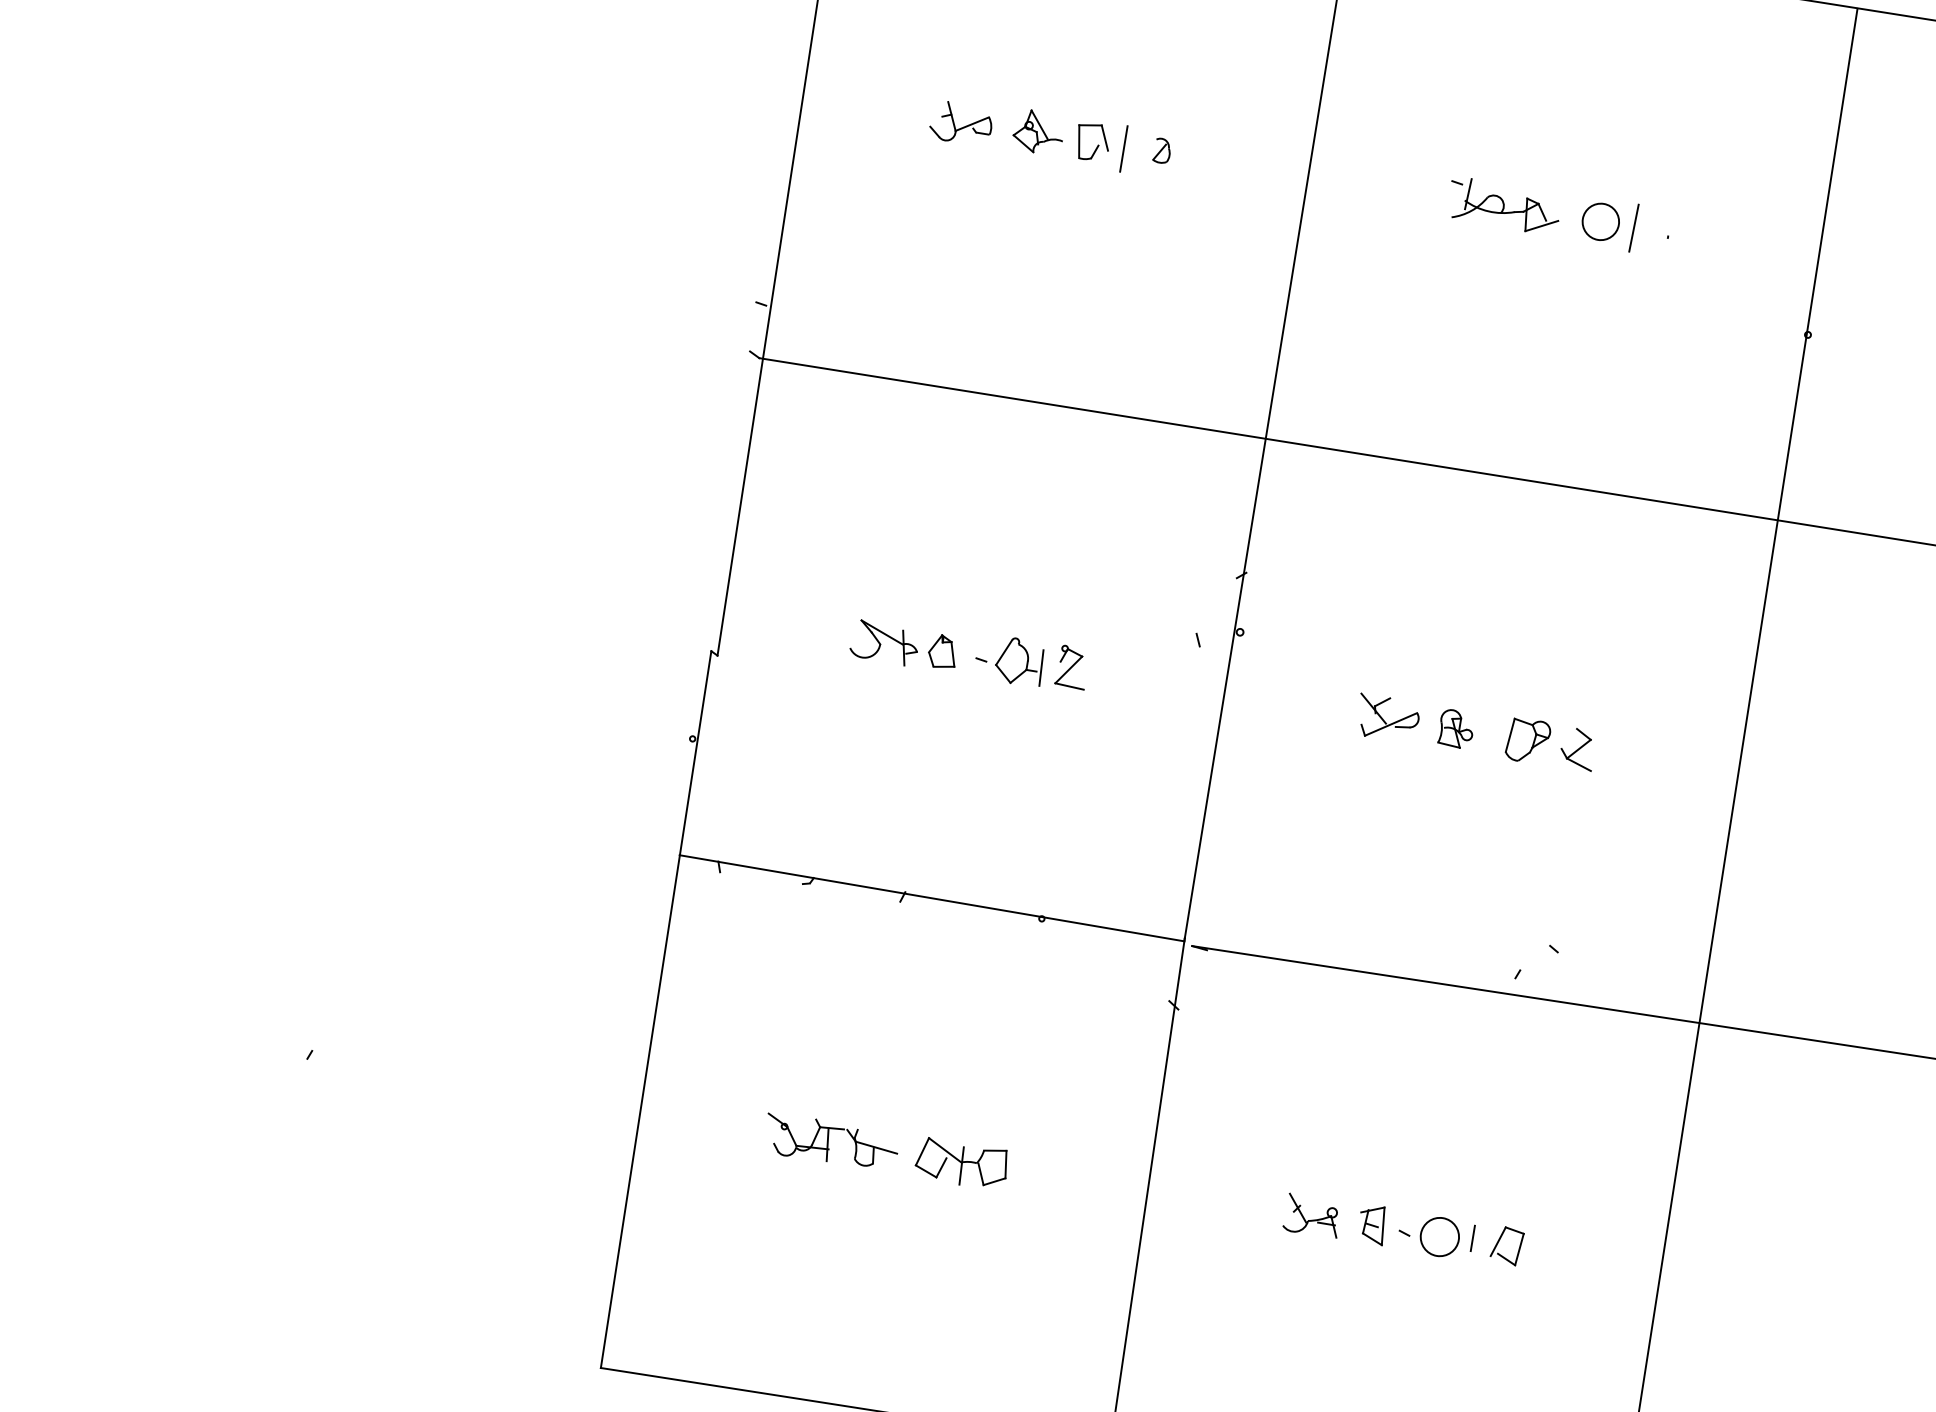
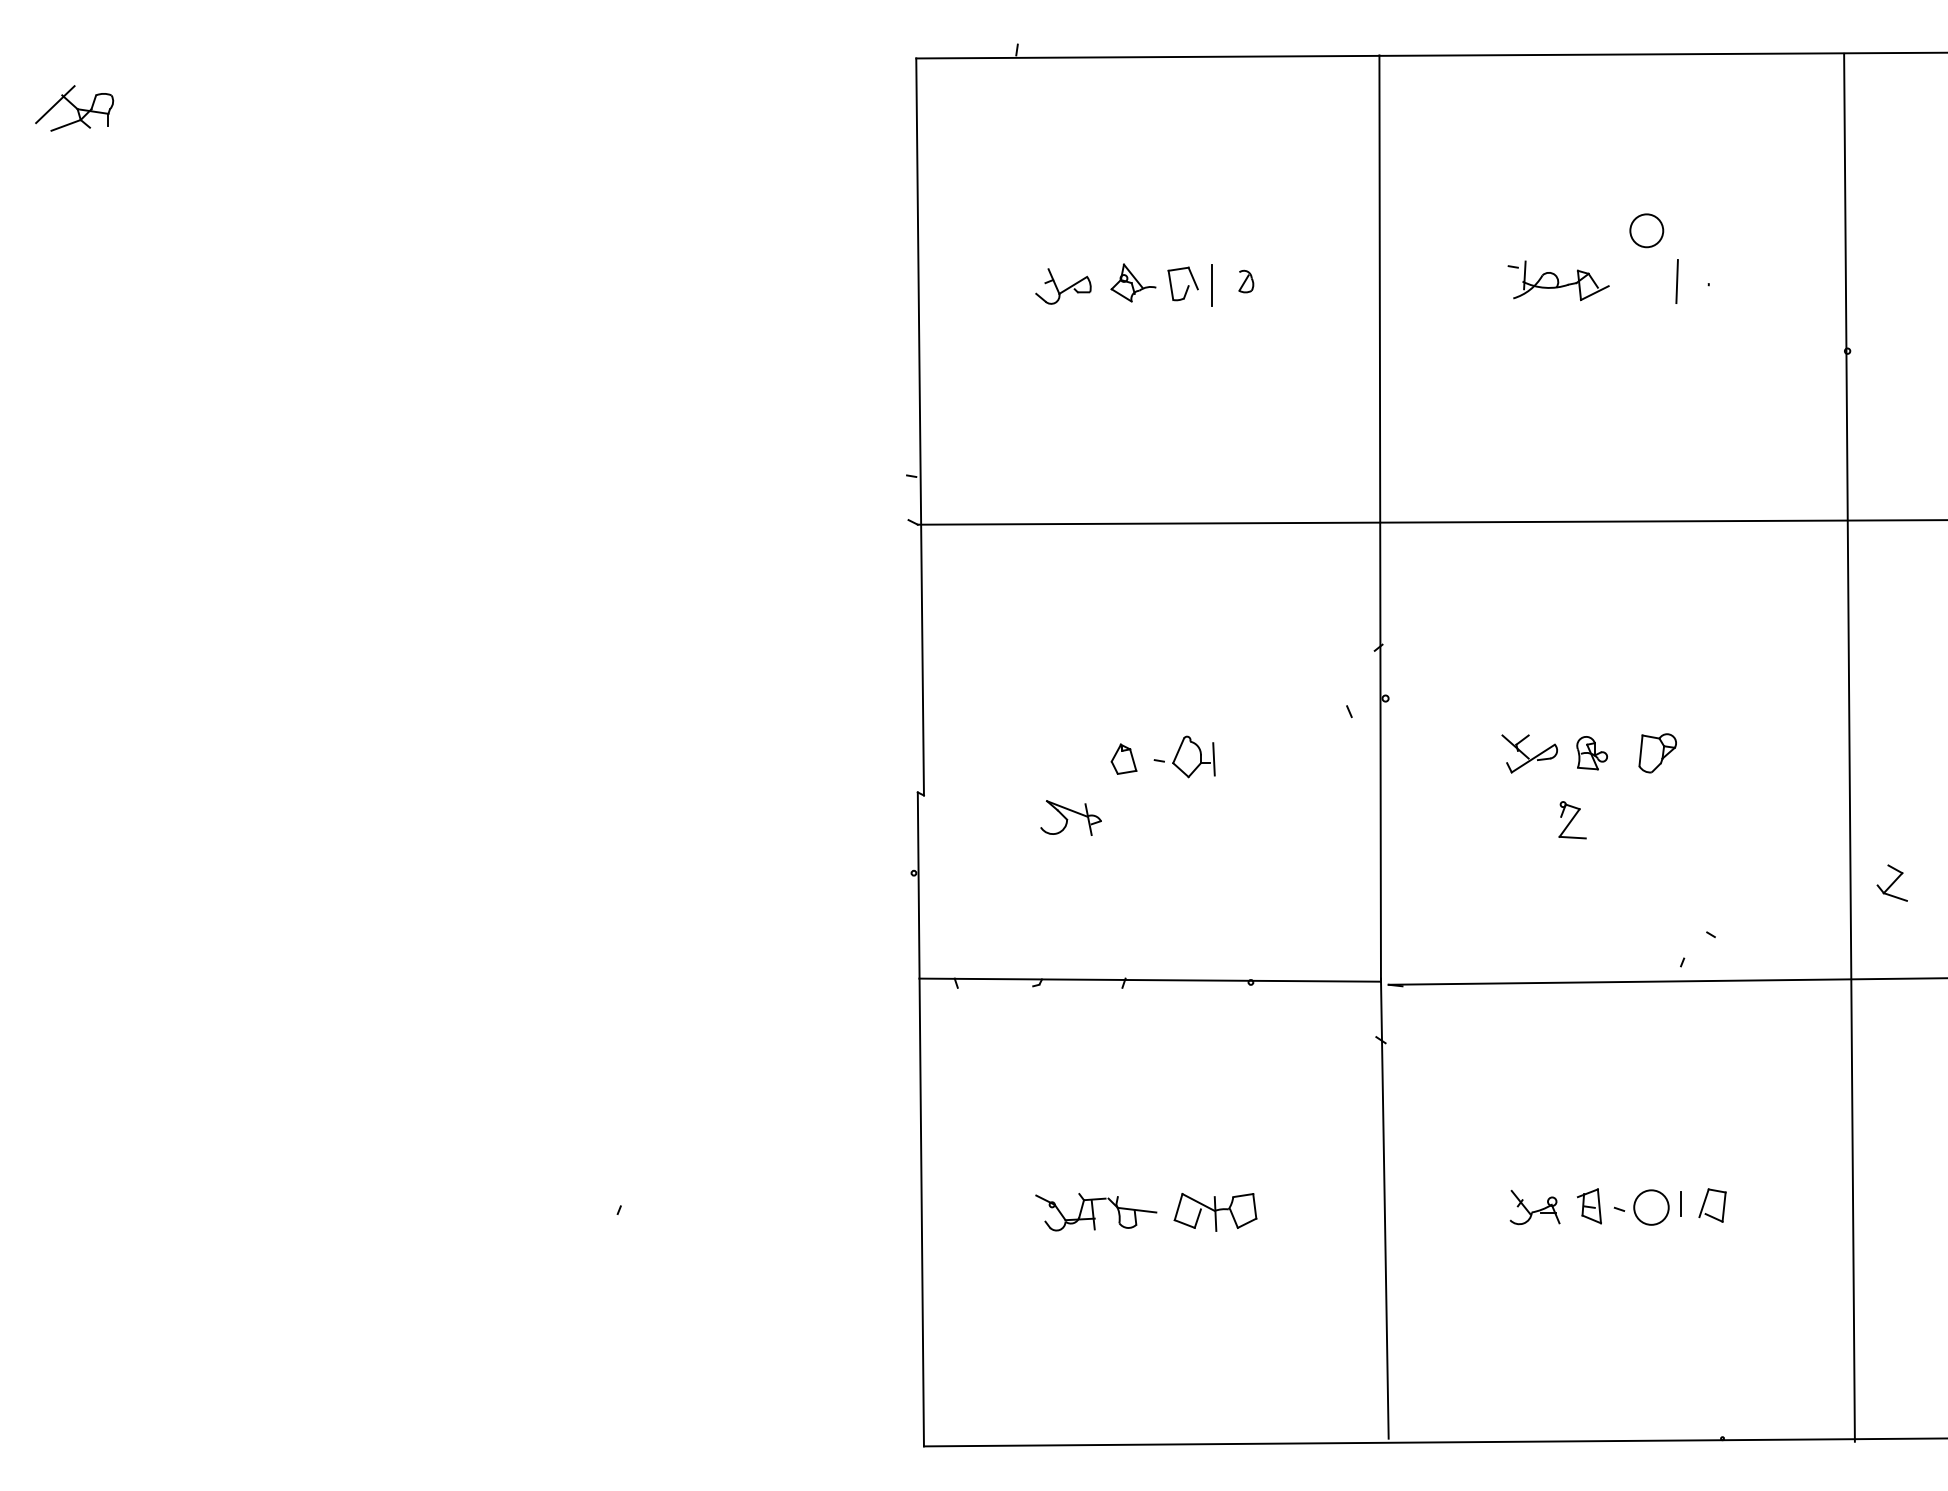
circle: (1600, 221) -> (1646, 230), moved
part: (884, 642) -> (1070, 817), moved
part: (1072, 667) -> (1572, 820), moved
part: (1577, 748) -> (1891, 882), moved

